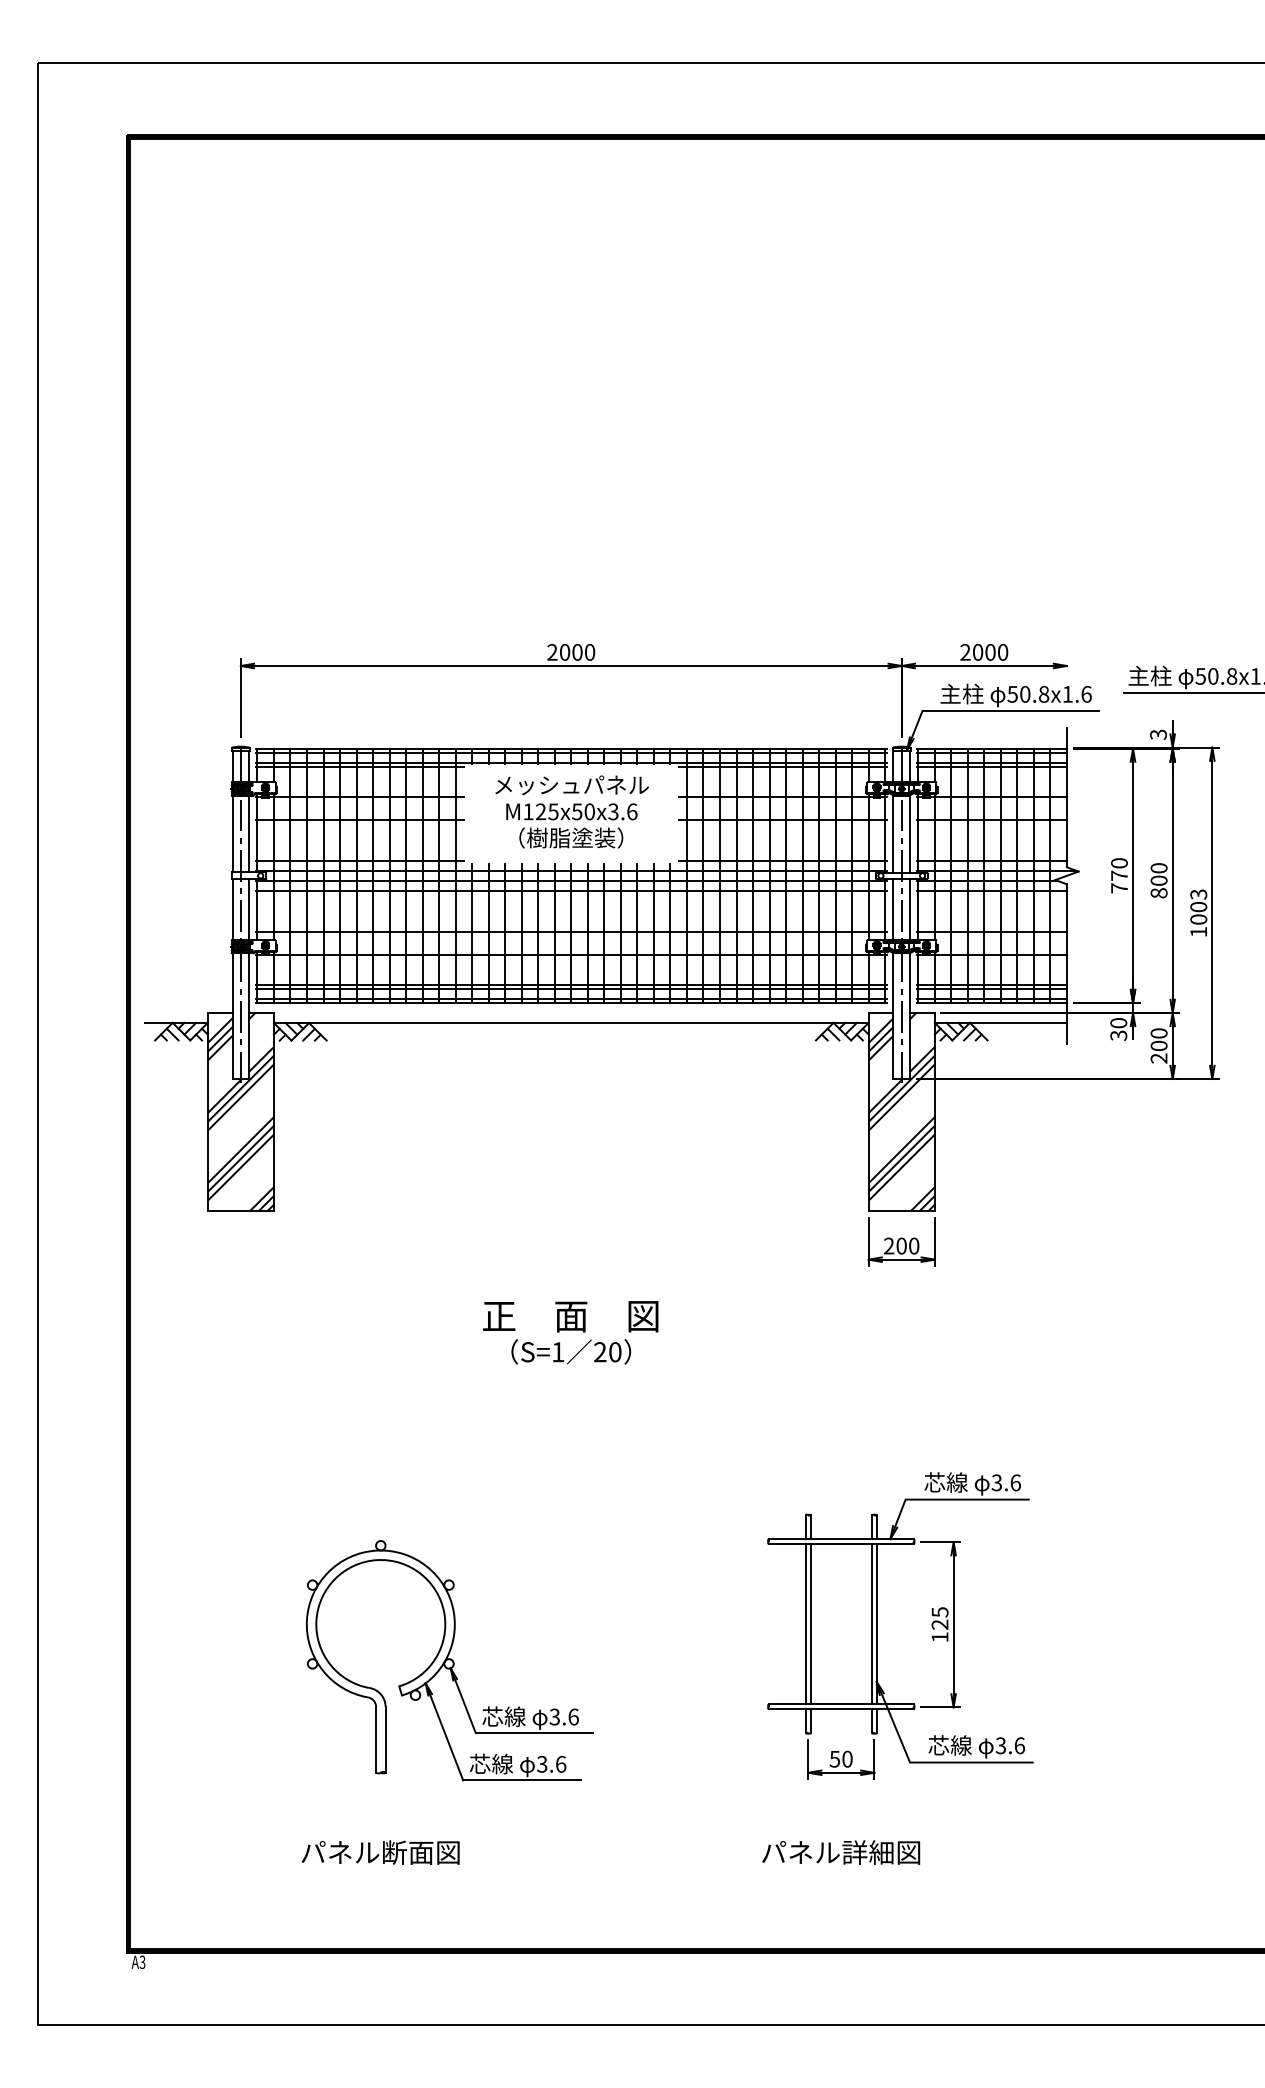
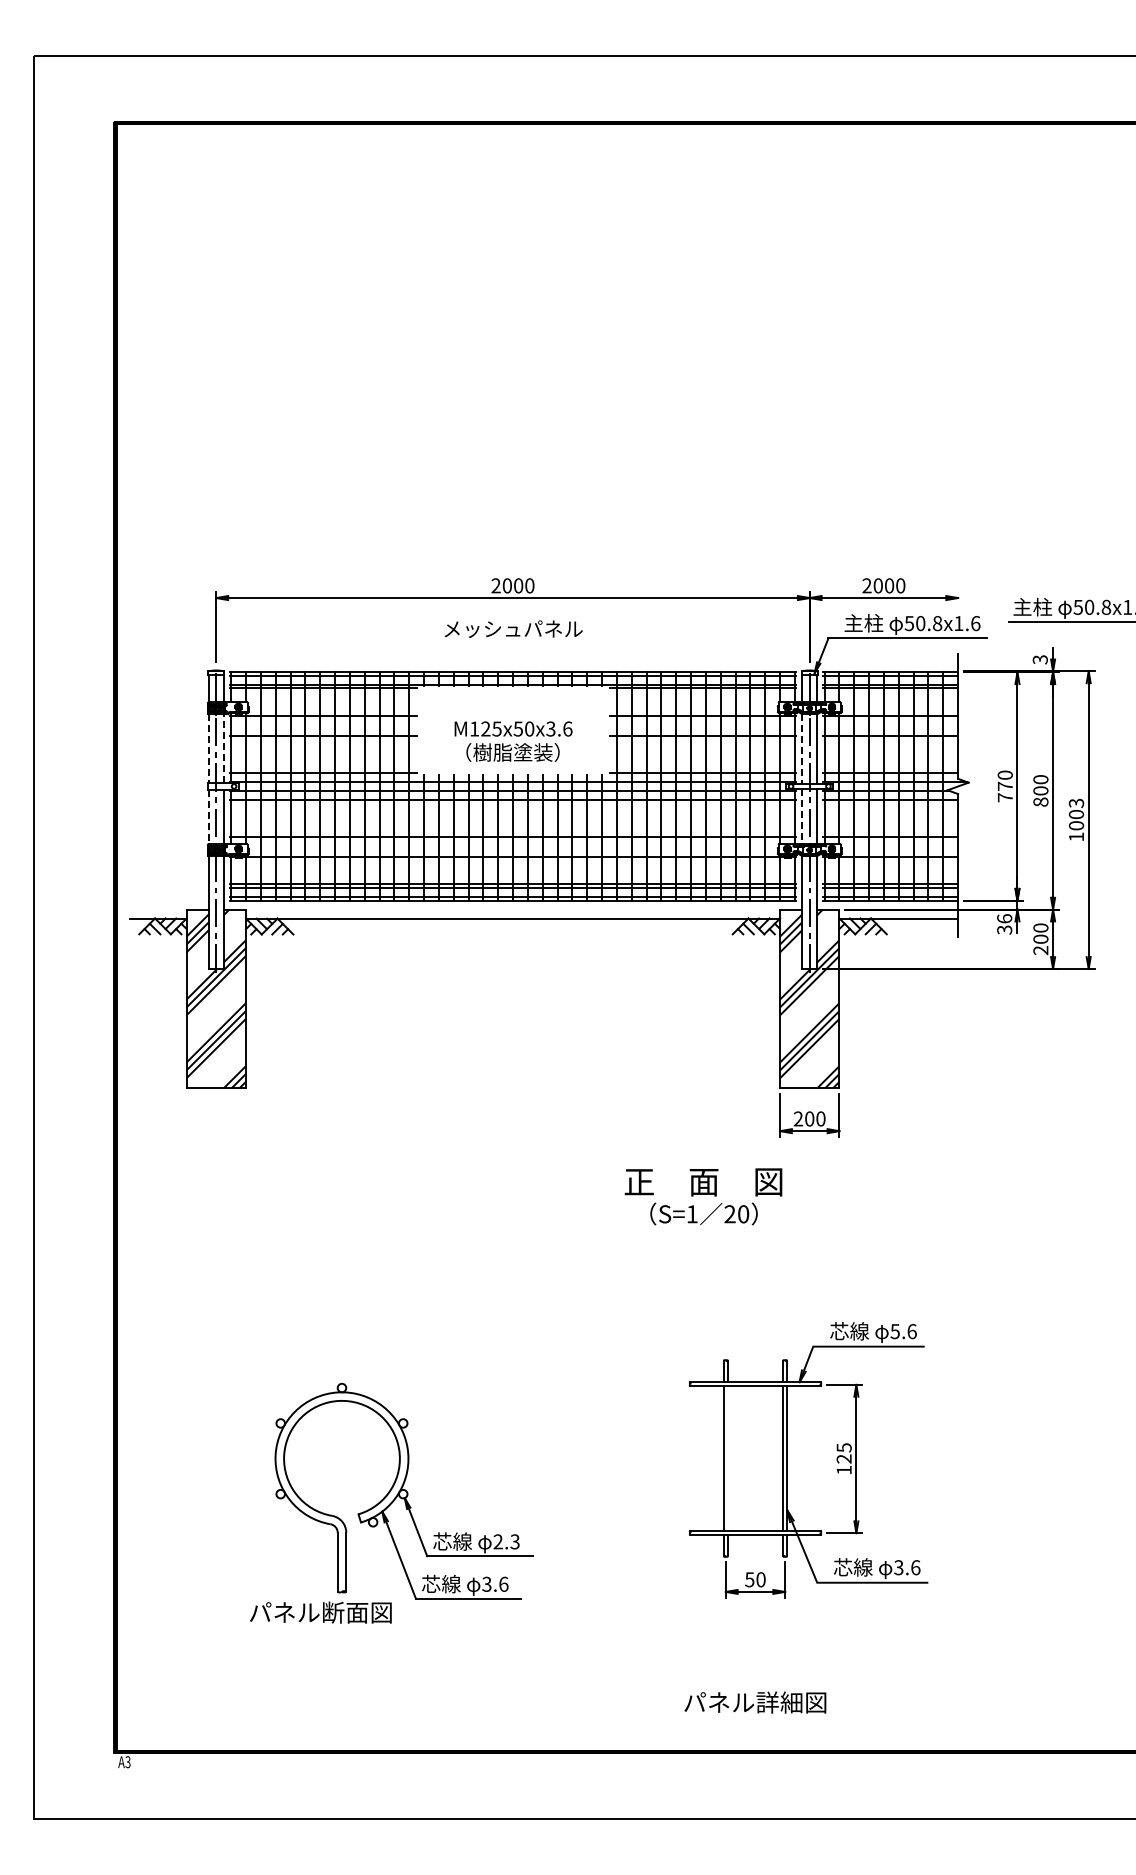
text: (571, 784) -> (513, 628), moved
line: (248, 833) -> (223, 748), solid -> dashed
line: (893, 833) -> (802, 748), solid -> dashed
line: (232, 834) -> (208, 749), solid -> dashed
line: (232, 910) -> (208, 817), solid -> dashed
line: (893, 910) -> (802, 817), solid -> dashed
text: (1118, 1022) -> (1004, 918), 30 -> 36
text: (570, 1332) -> (703, 1196), moved
text: (997, 1482) -> (895, 1331), 3.6 -> 5.6
line: (810, 1624) -> (727, 1458), removed
text: (564, 1716) -> (506, 1541), 3.6 -> 2.3
text: (380, 1852) -> (320, 1612), moved
text: (841, 1852) -> (755, 1702), moved

